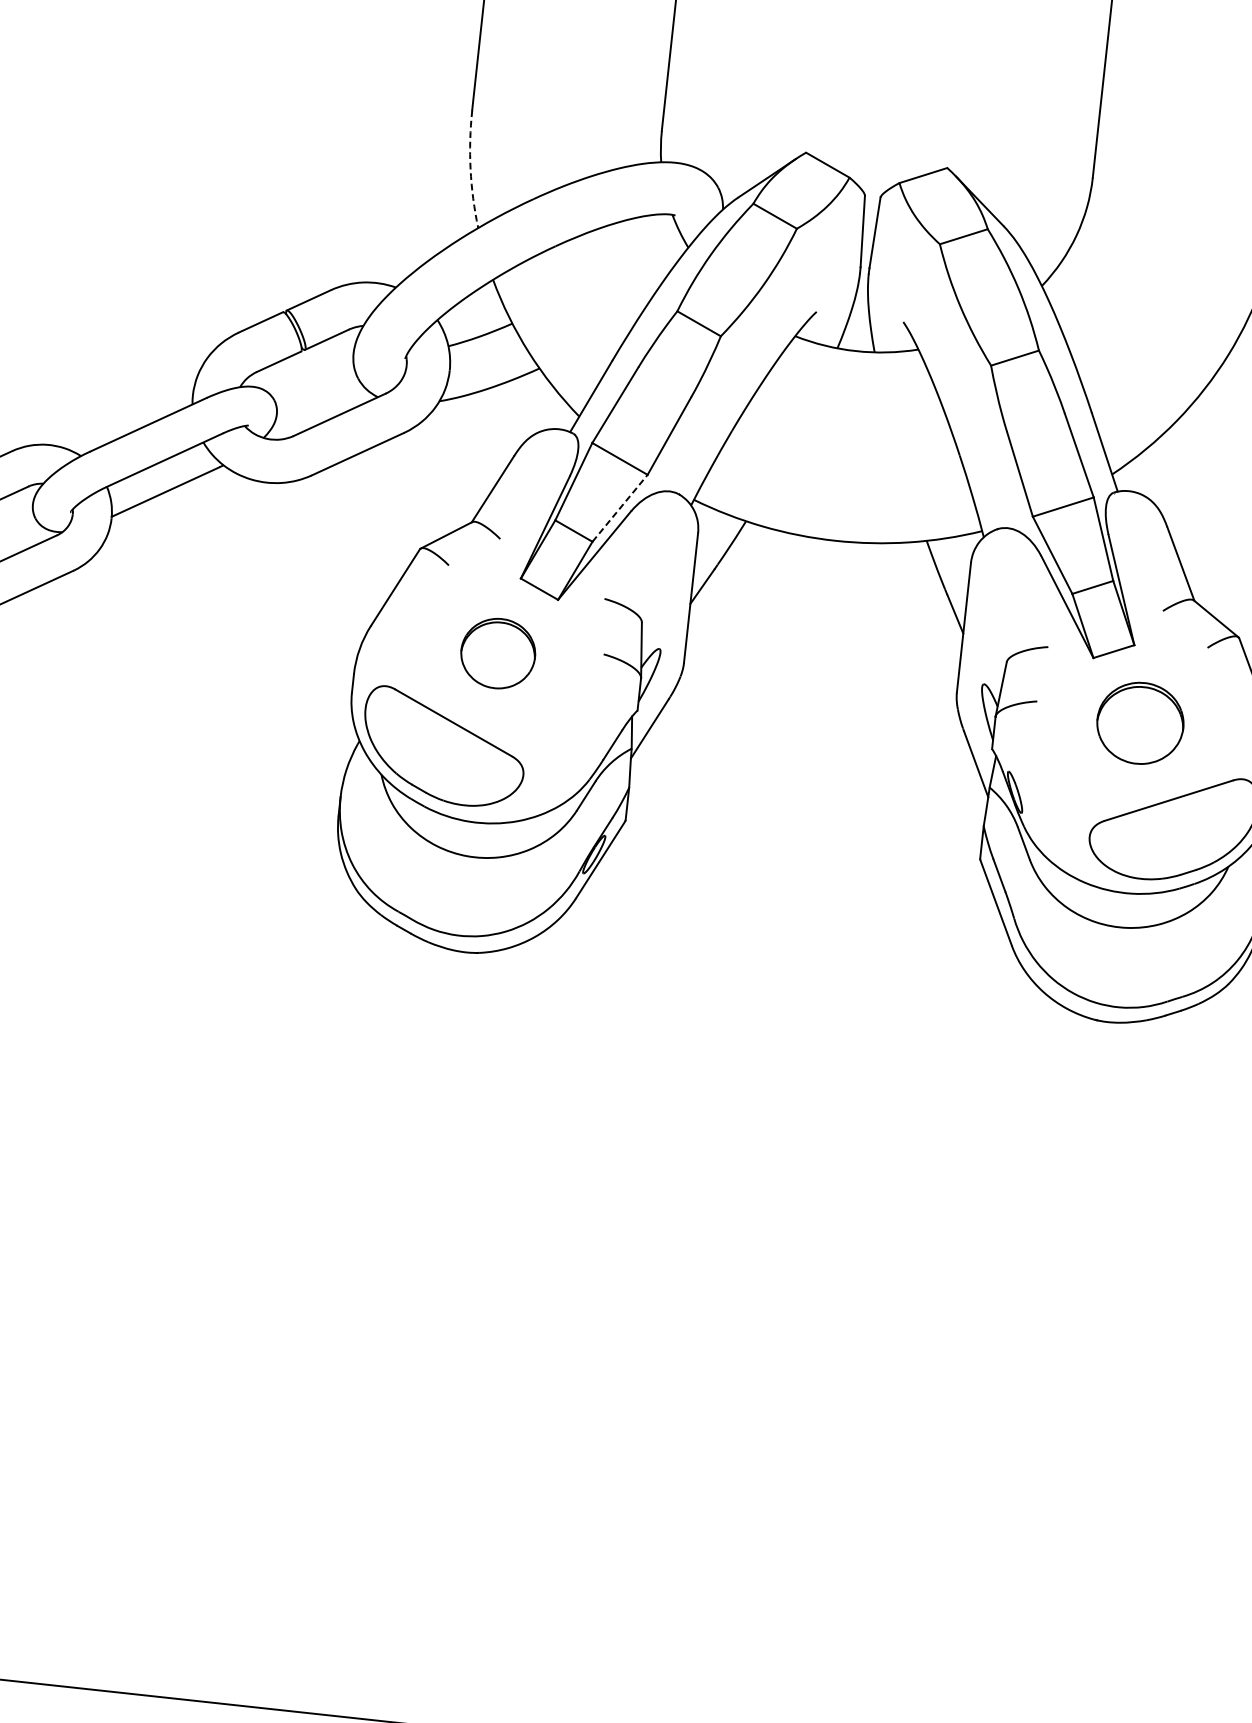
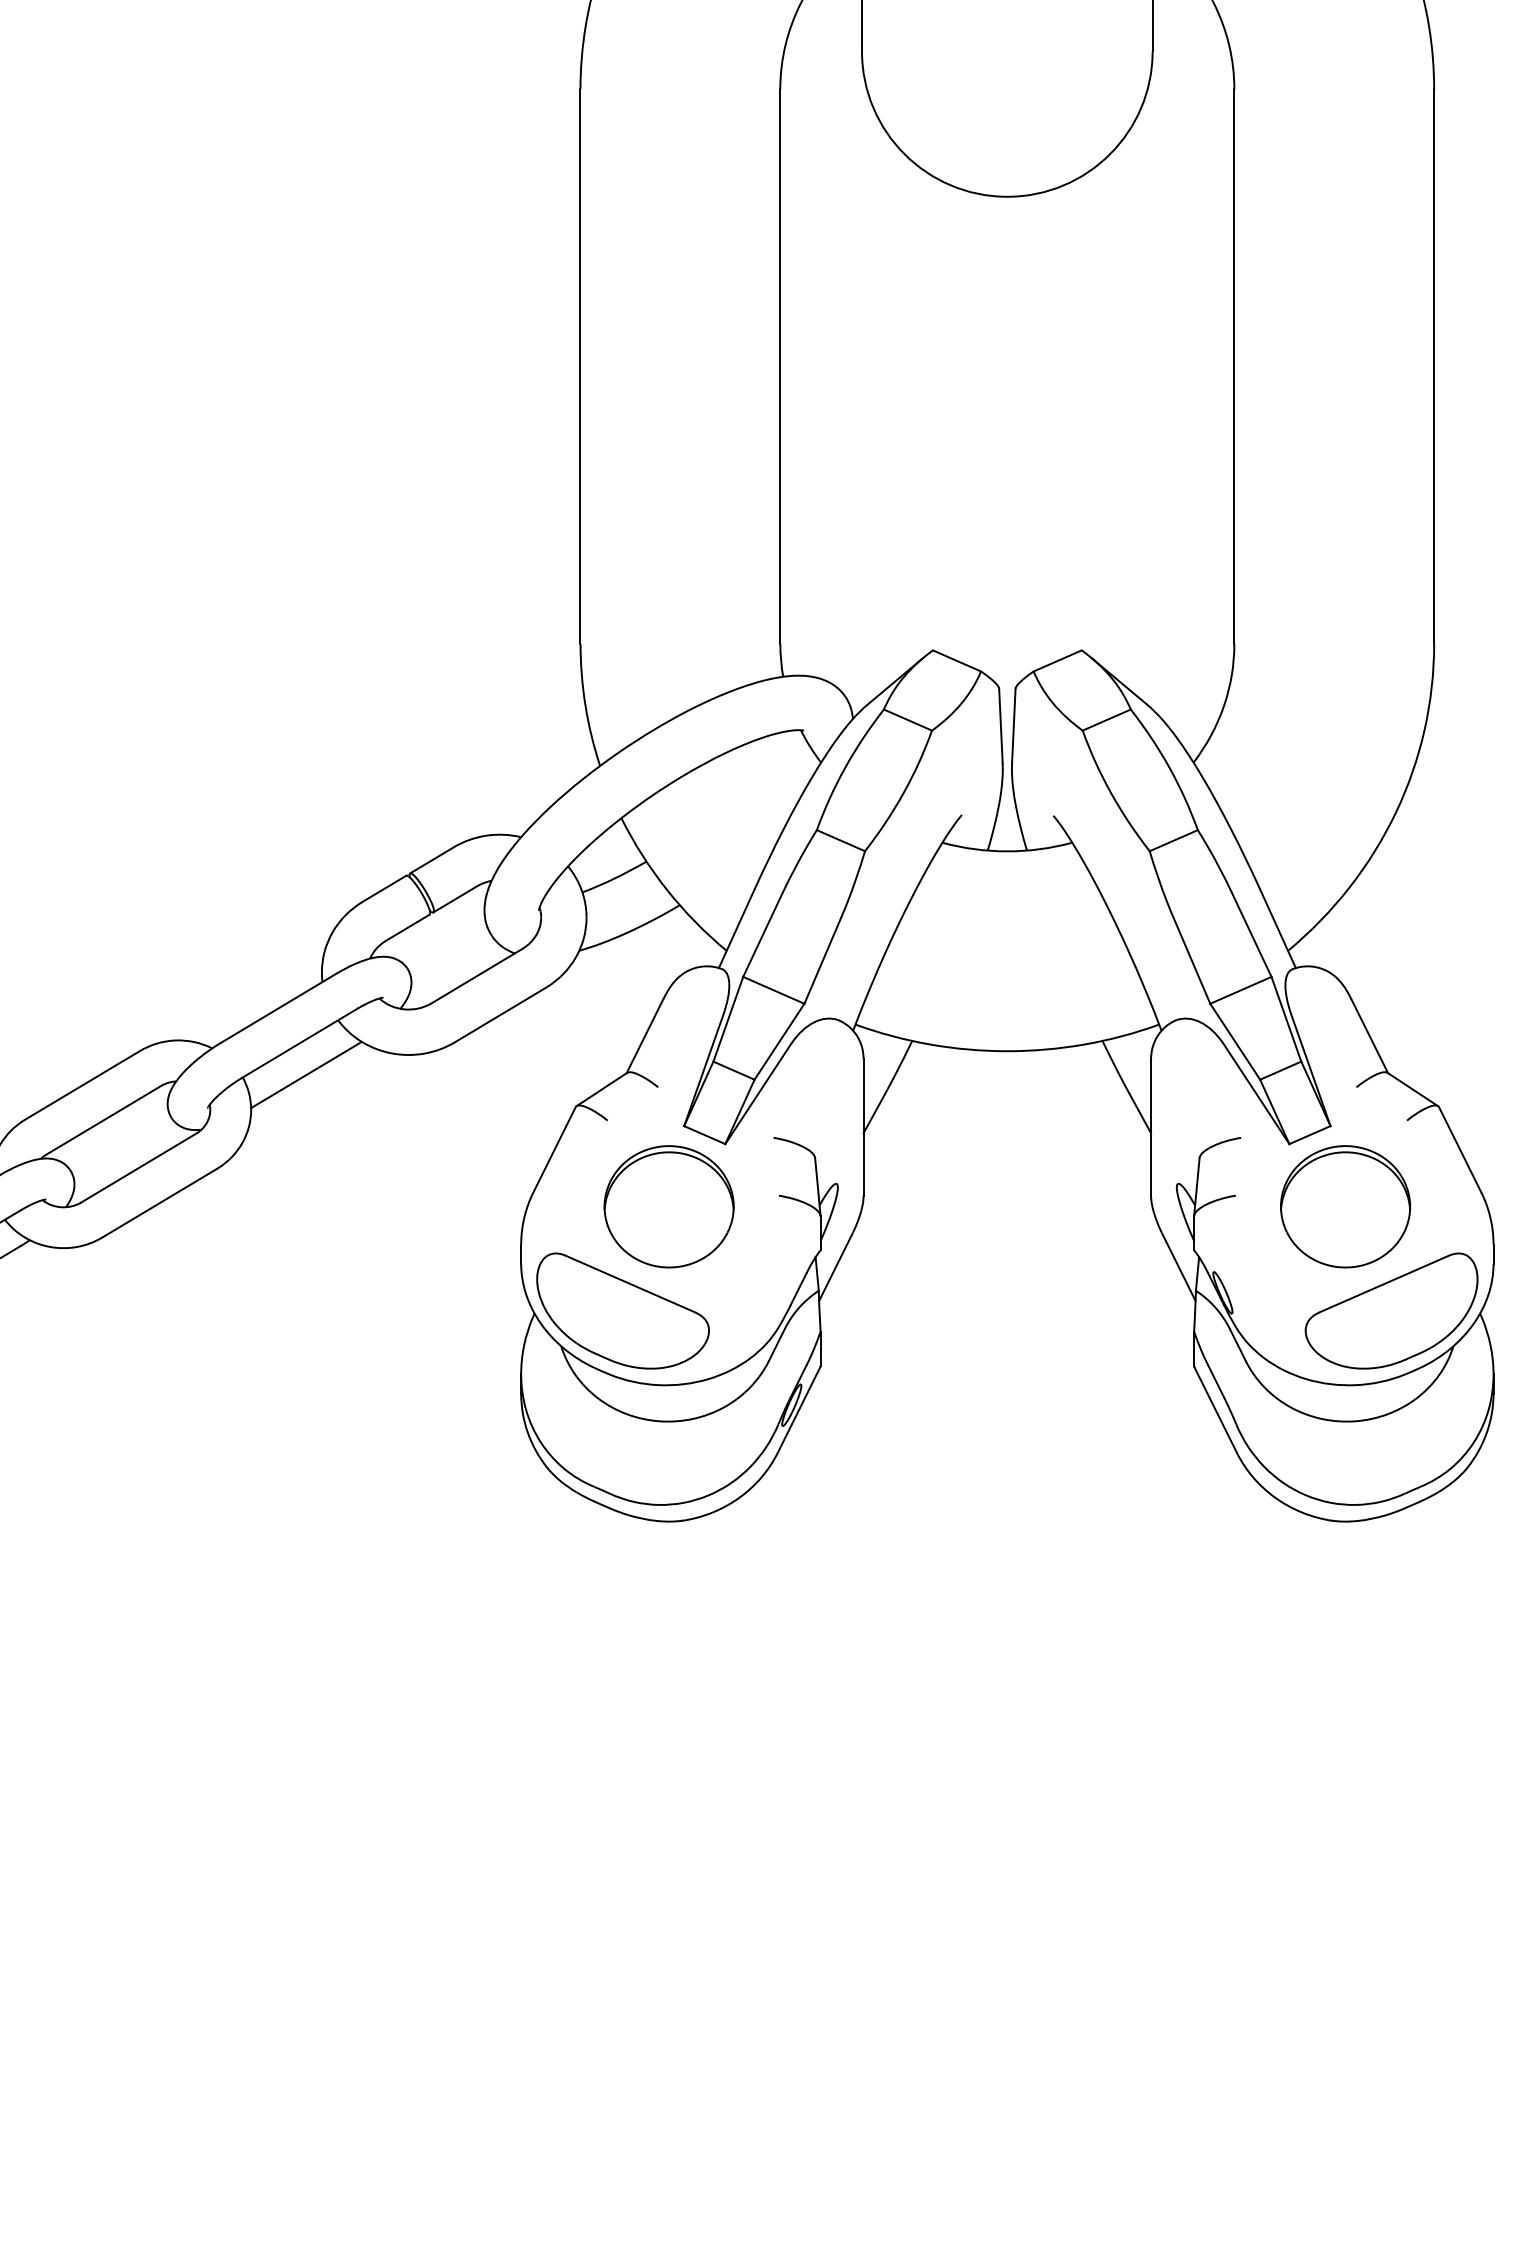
arc: (470, 169) -> (585, 705), dashed -> solid
line: (620, 508) -> (779, 1041), dashed -> solid
part: (497, 653) -> (668, 1206), size x1.67
part: (1140, 723) -> (1345, 1206), size x1.43

